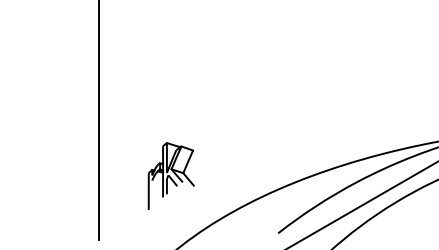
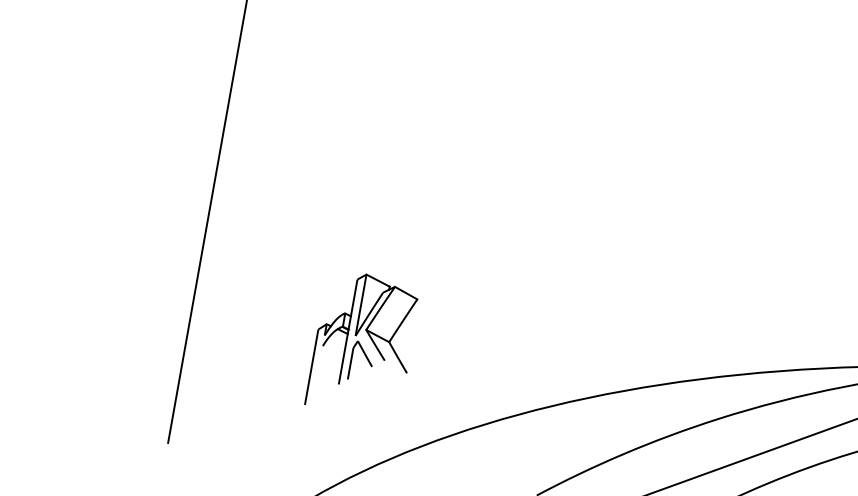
part: (170, 175) -> (362, 342), moved

